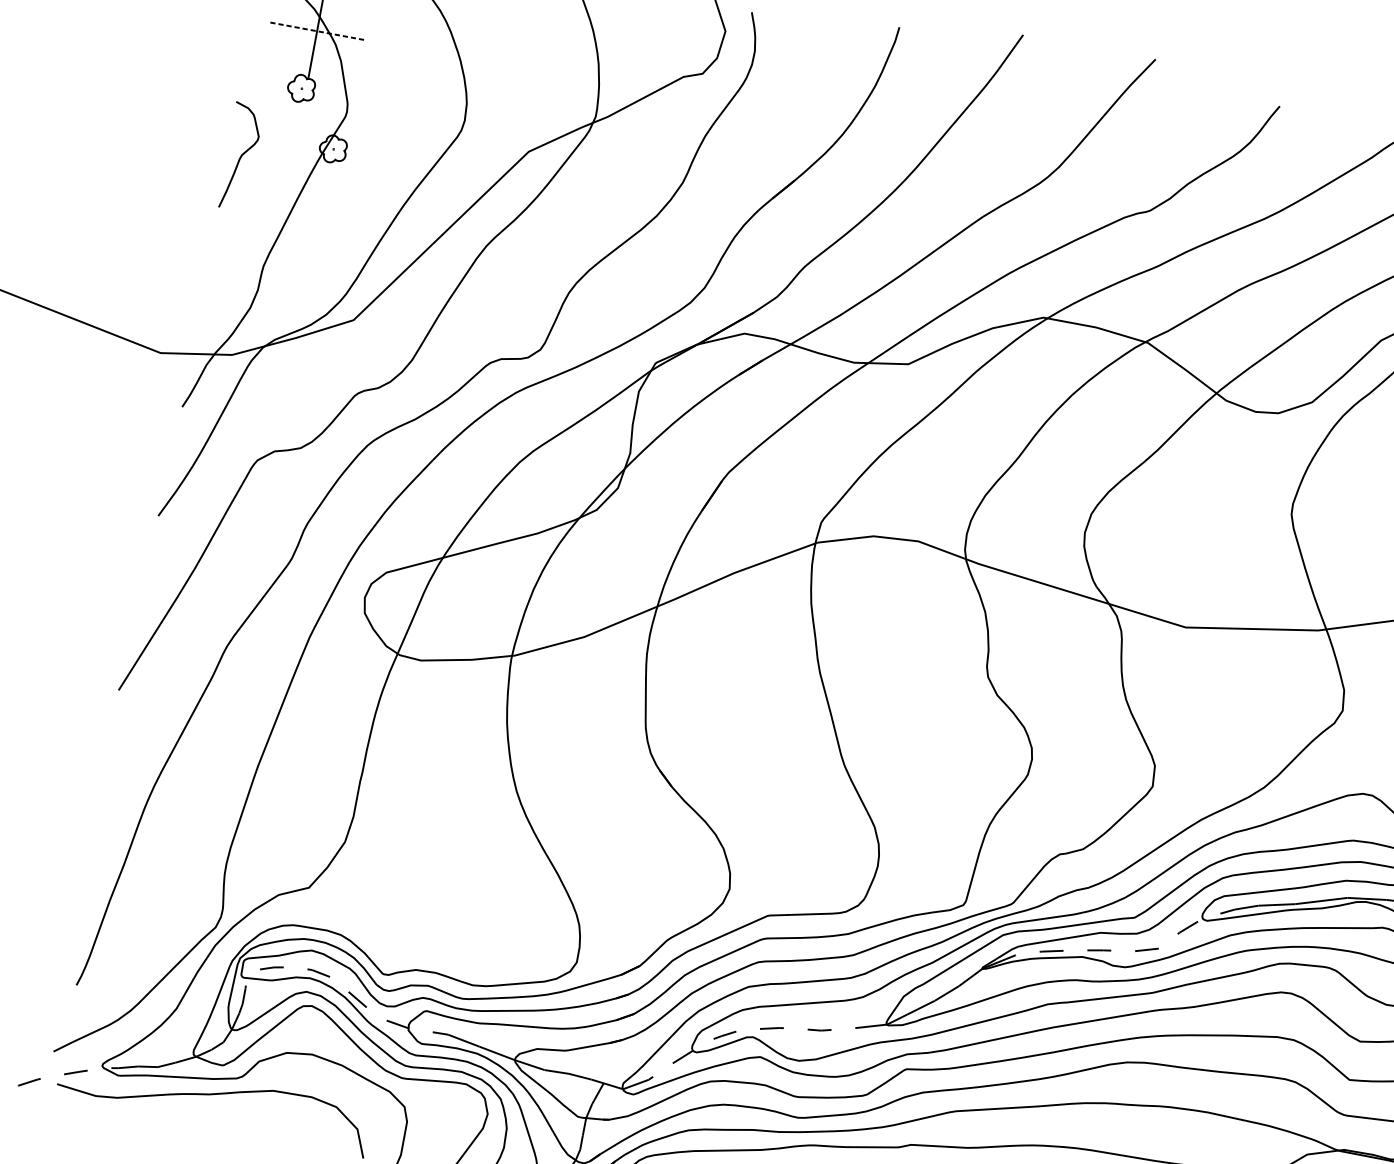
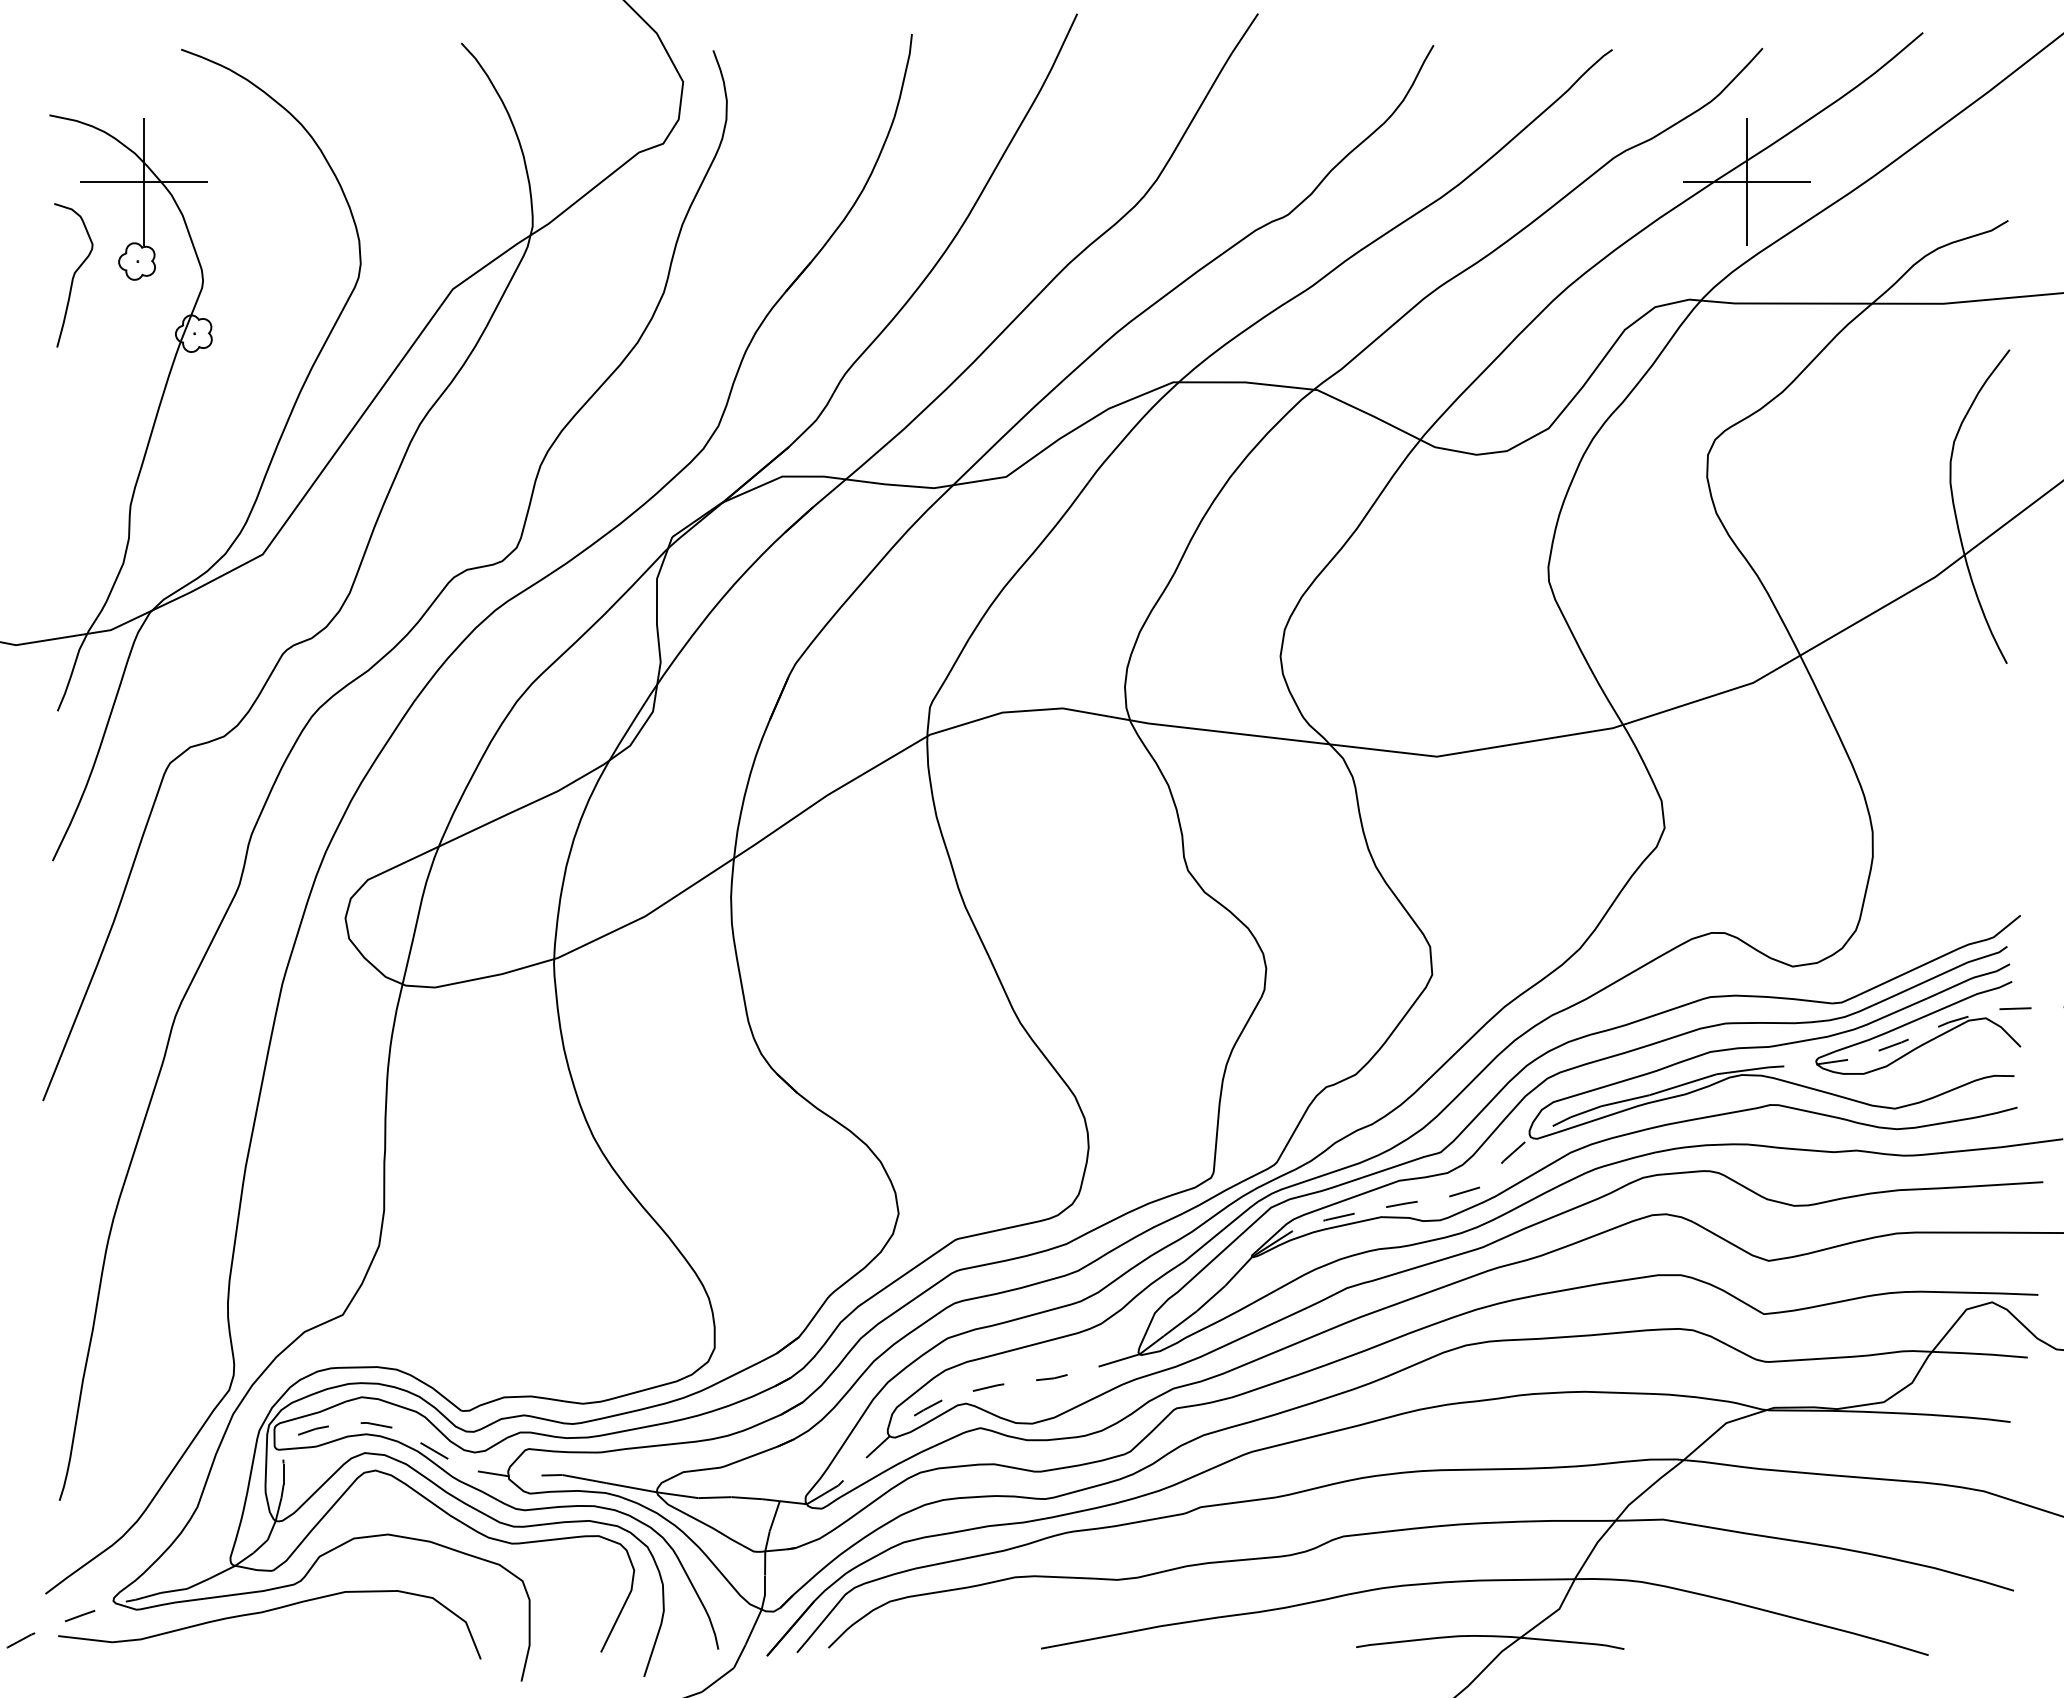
line: (316, 30) -> (143, 181), dashed -> solid
curve: (240, 156) -> (73, 275), moved

